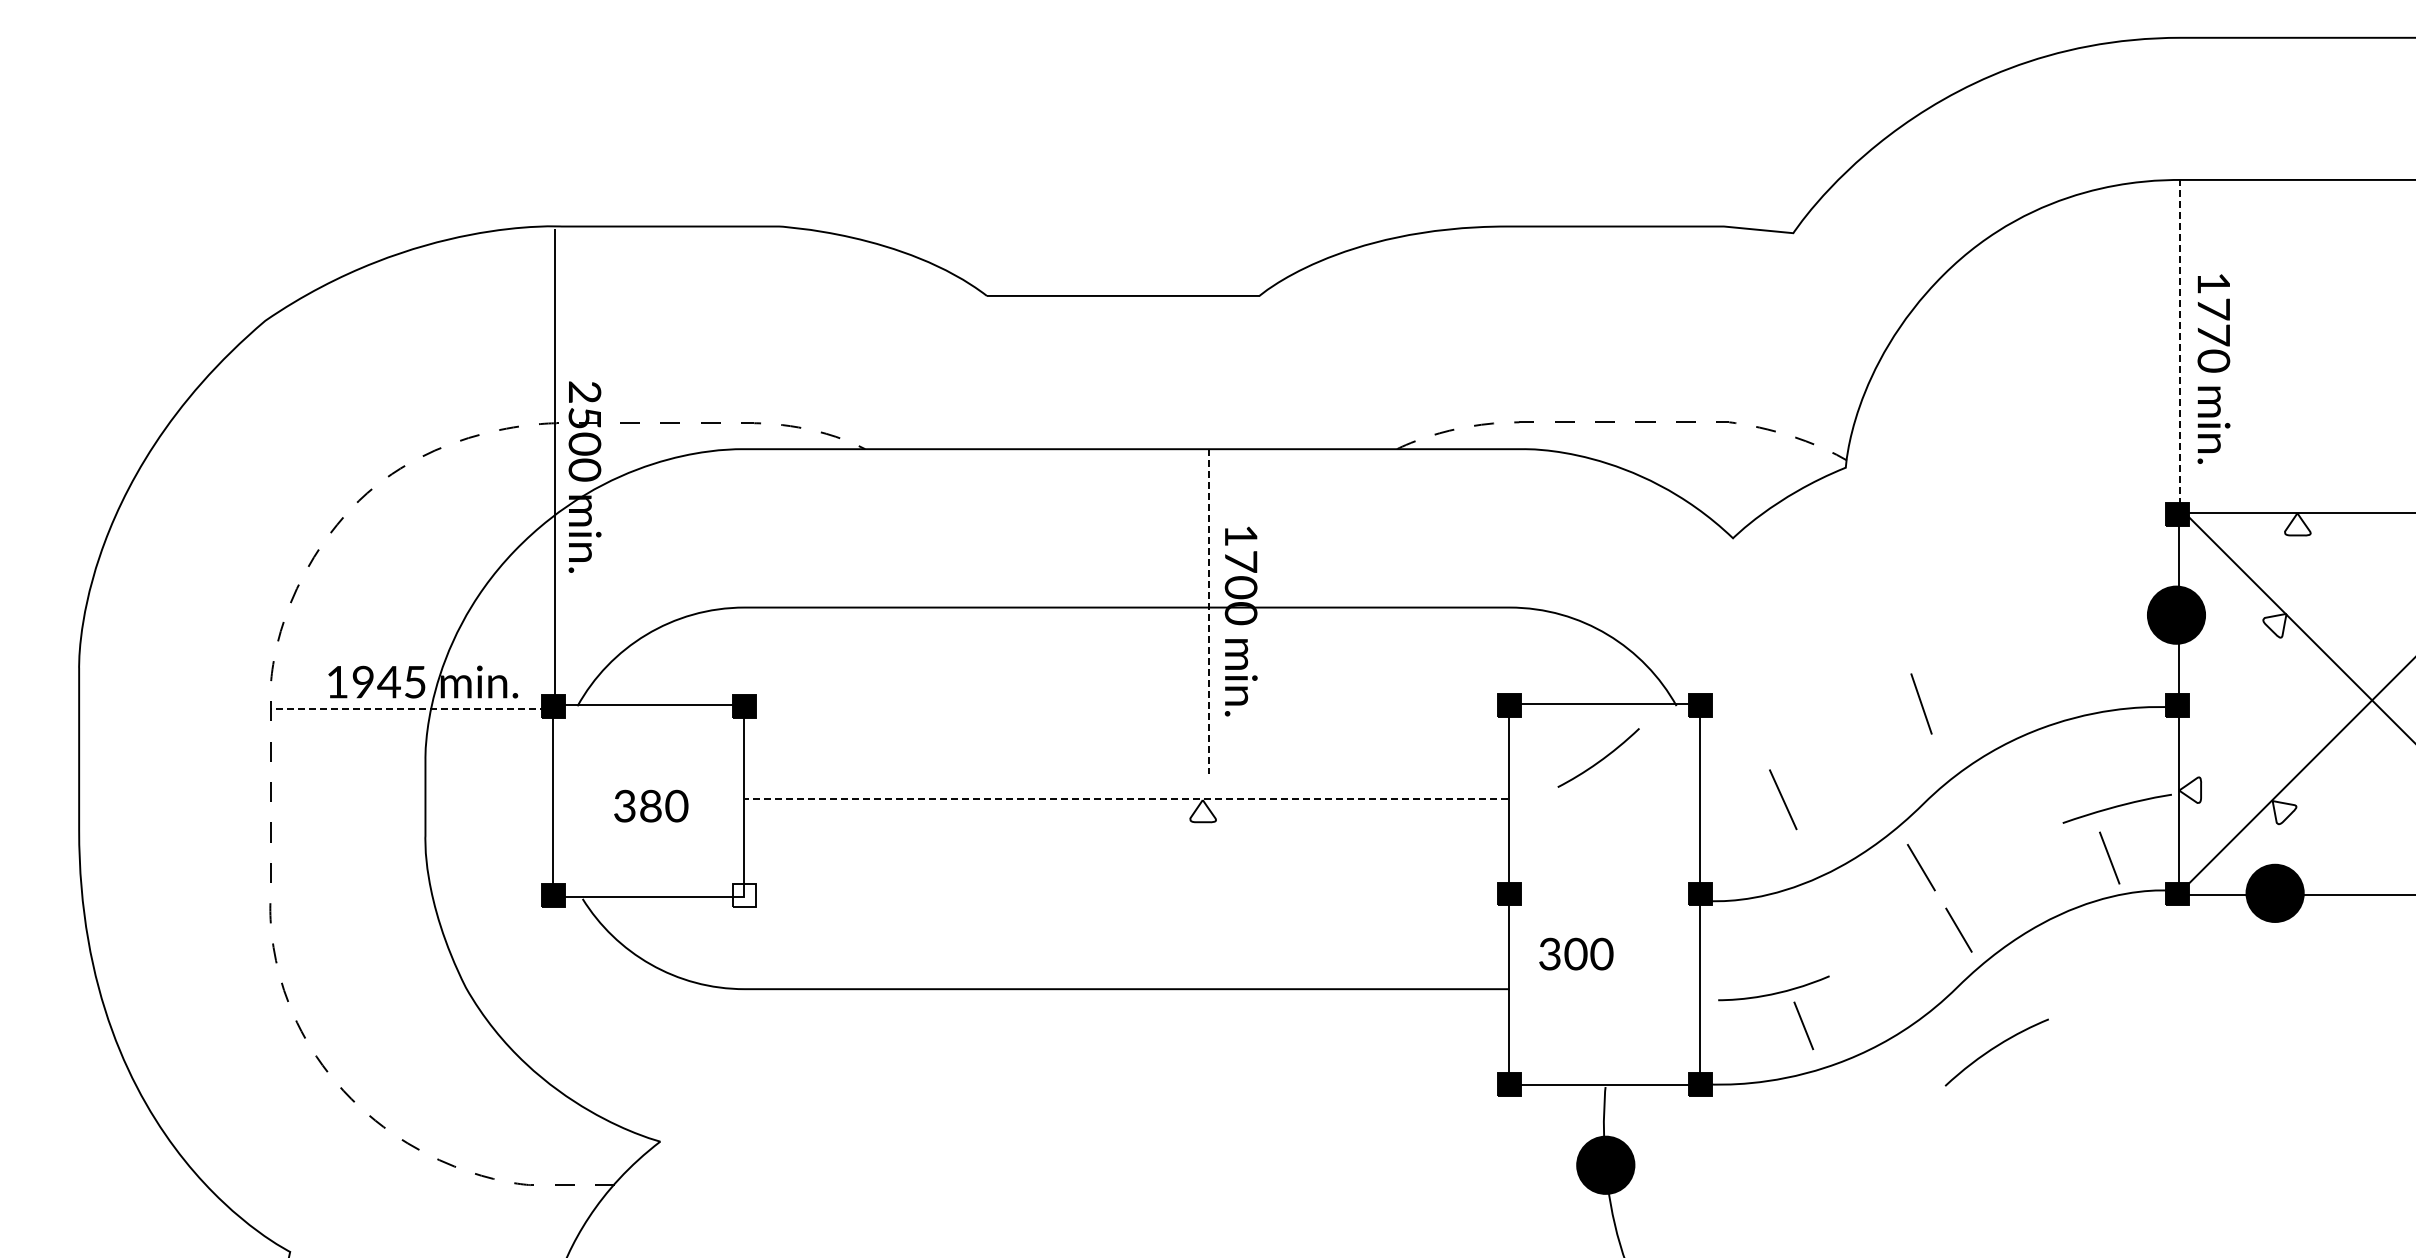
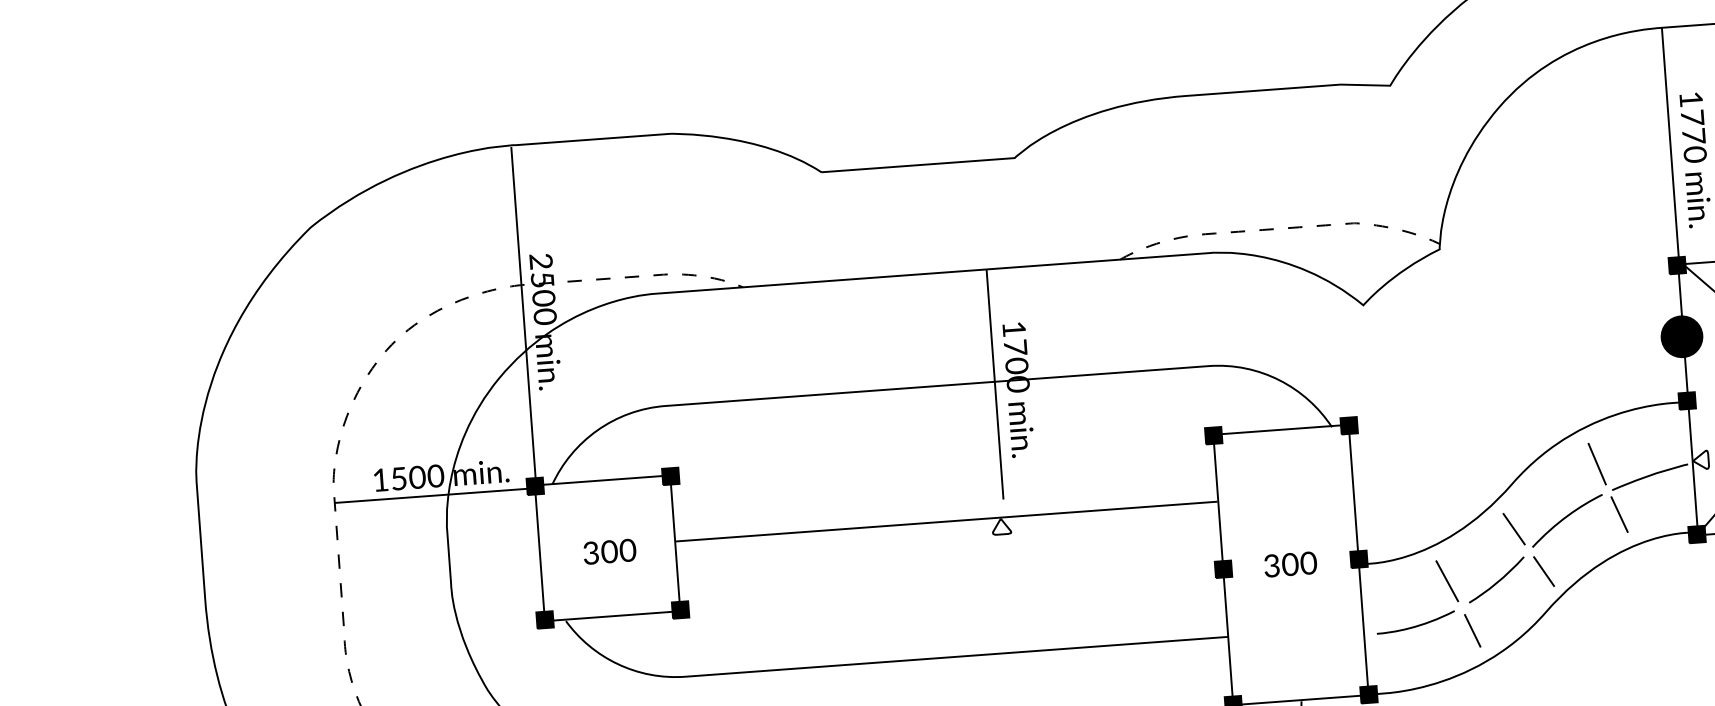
line: (2180, 347) -> (1670, 146), dashed -> solid
line: (1208, 611) -> (995, 384), dashed -> solid
text: (389, 681) -> (417, 476), 1945 -> 1500
line: (1921, 703) -> (1597, 463), moved
line: (414, 709) -> (436, 495), dashed -> solid
curve: (1600, 759) -> (1498, 580), moved
line: (1126, 798) -> (946, 521), dashed -> solid
line: (1783, 799) -> (1447, 581), moved
text: (650, 806) -> (609, 552), 380 -> 300
line: (2109, 857) -> (1619, 514), moved
fill: (744, 894) -> (680, 609), added
text: (1576, 953) -> (1290, 564), moved
line: (1803, 1025) -> (1472, 630), moved
curve: (1995, 1048) -> (1566, 518), moved

